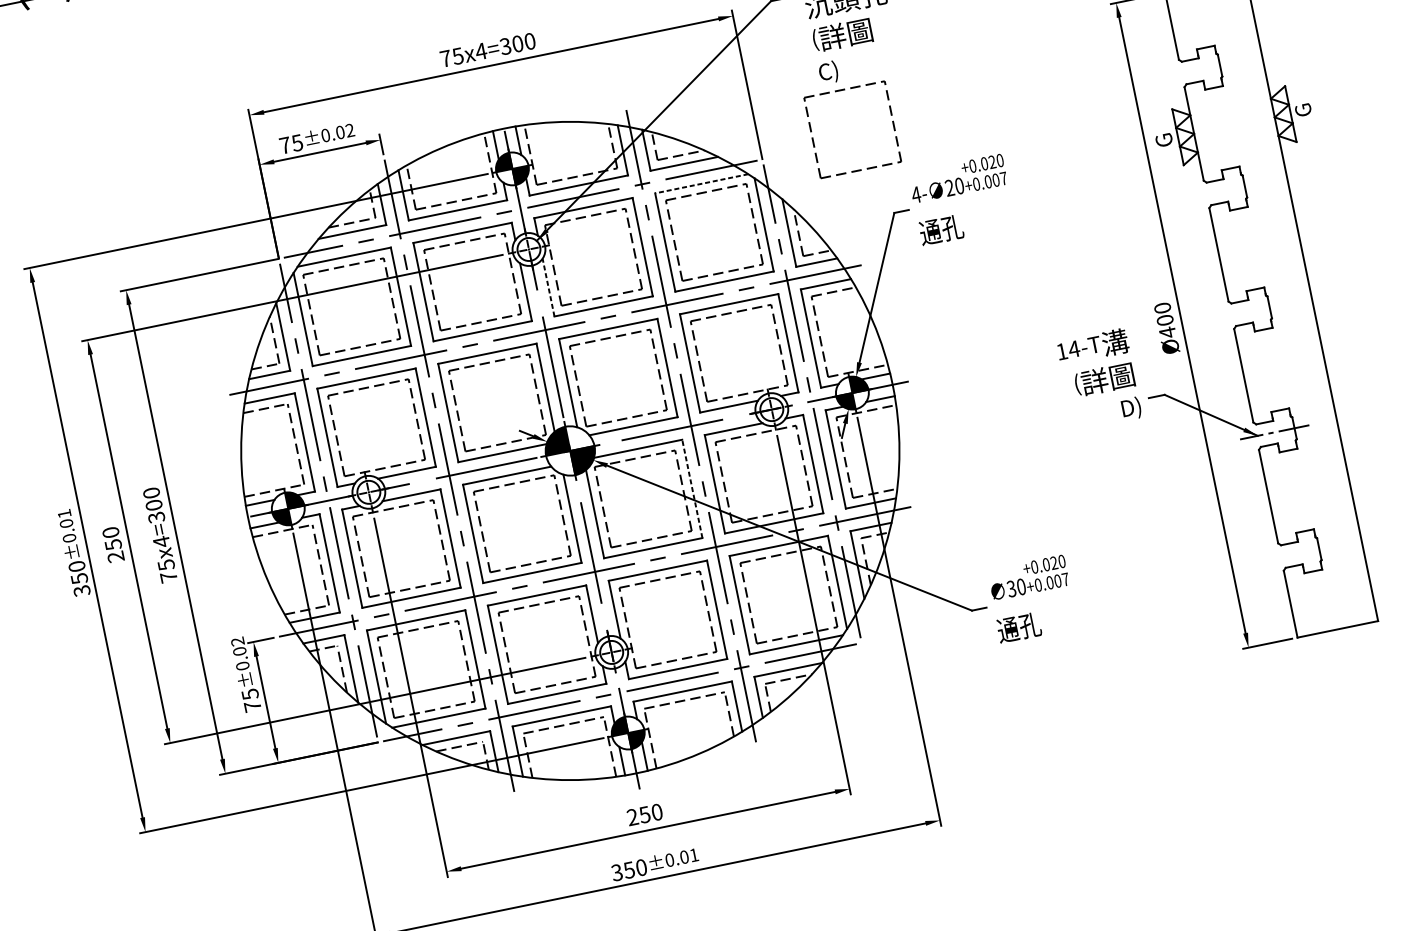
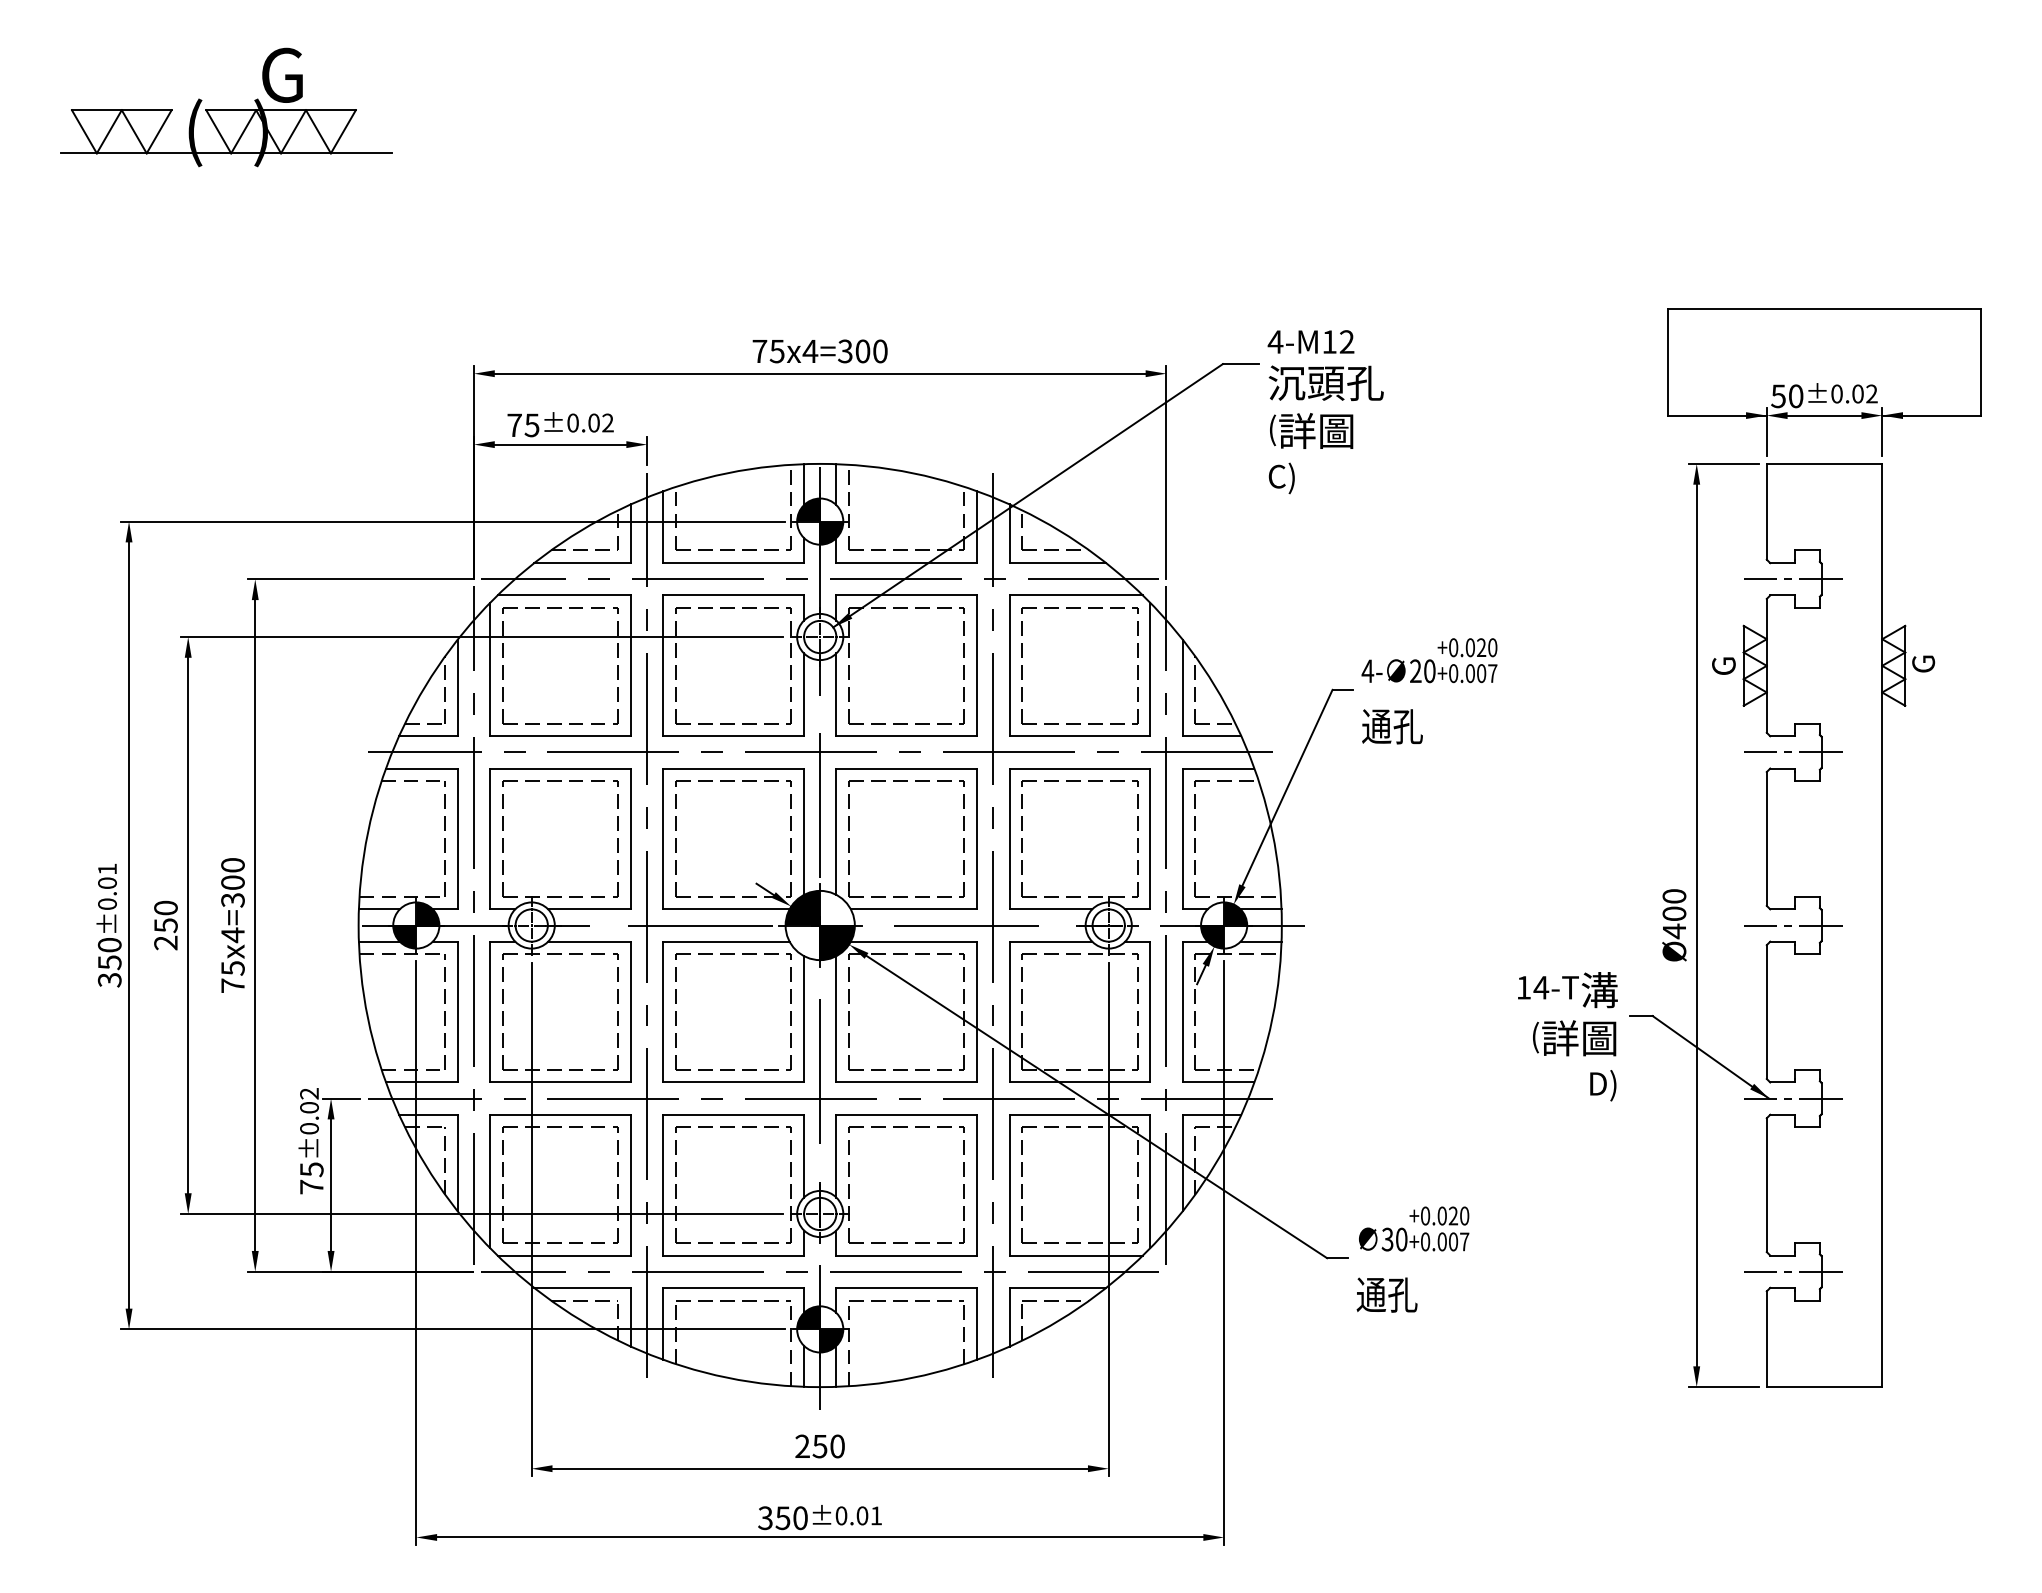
line: (1199, 69) -> (1792, 579), added
part: (844, 89) -> (1298, 506), removed
line: (702, 183) -> (1076, 595), dashed -> solid
line: (1224, 190) -> (1792, 752), added
line: (548, 287) -> (836, 694), dashed -> solid
line: (1249, 311) -> (1792, 925), added
text: (1099, 379) -> (1567, 1036), moved
line: (692, 488) -> (977, 1011), dashed -> solid
line: (1298, 553) -> (1792, 1271), added

